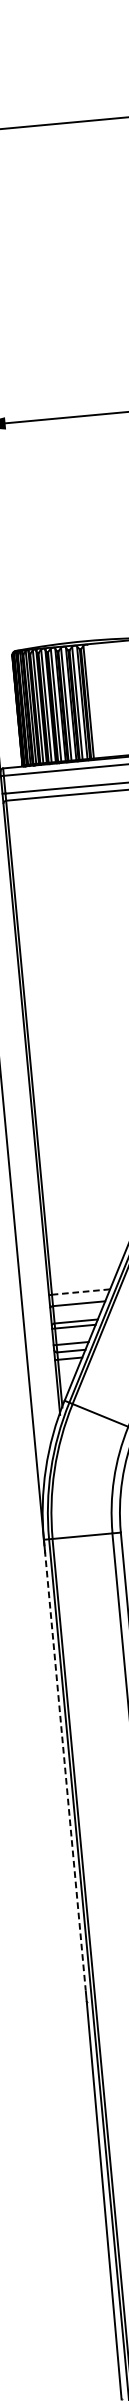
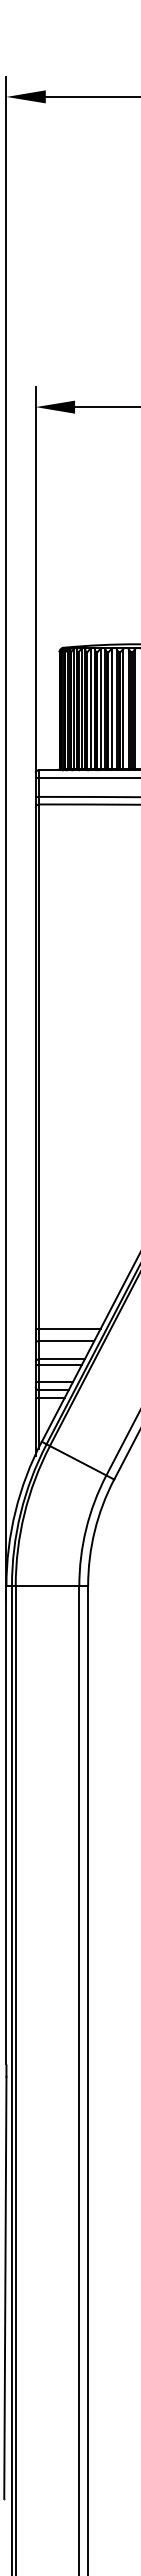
line: (80, 1291) -> (69, 1328), dashed -> solid
line: (64, 1765) -> (6, 1825), dashed -> solid

